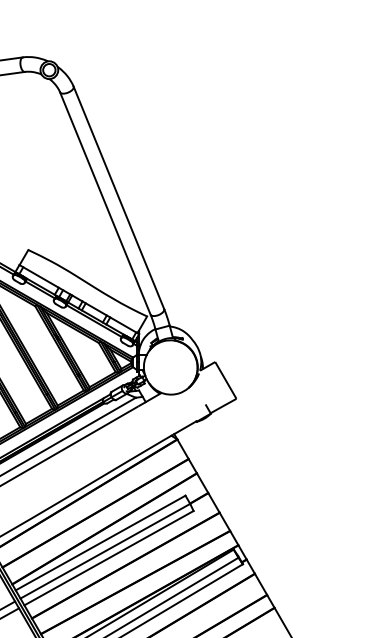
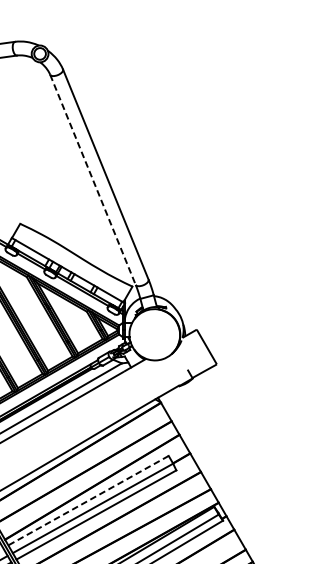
line: (105, 203) -> (93, 179), solid -> dashed
line: (100, 543) -> (88, 501), solid -> dashed

